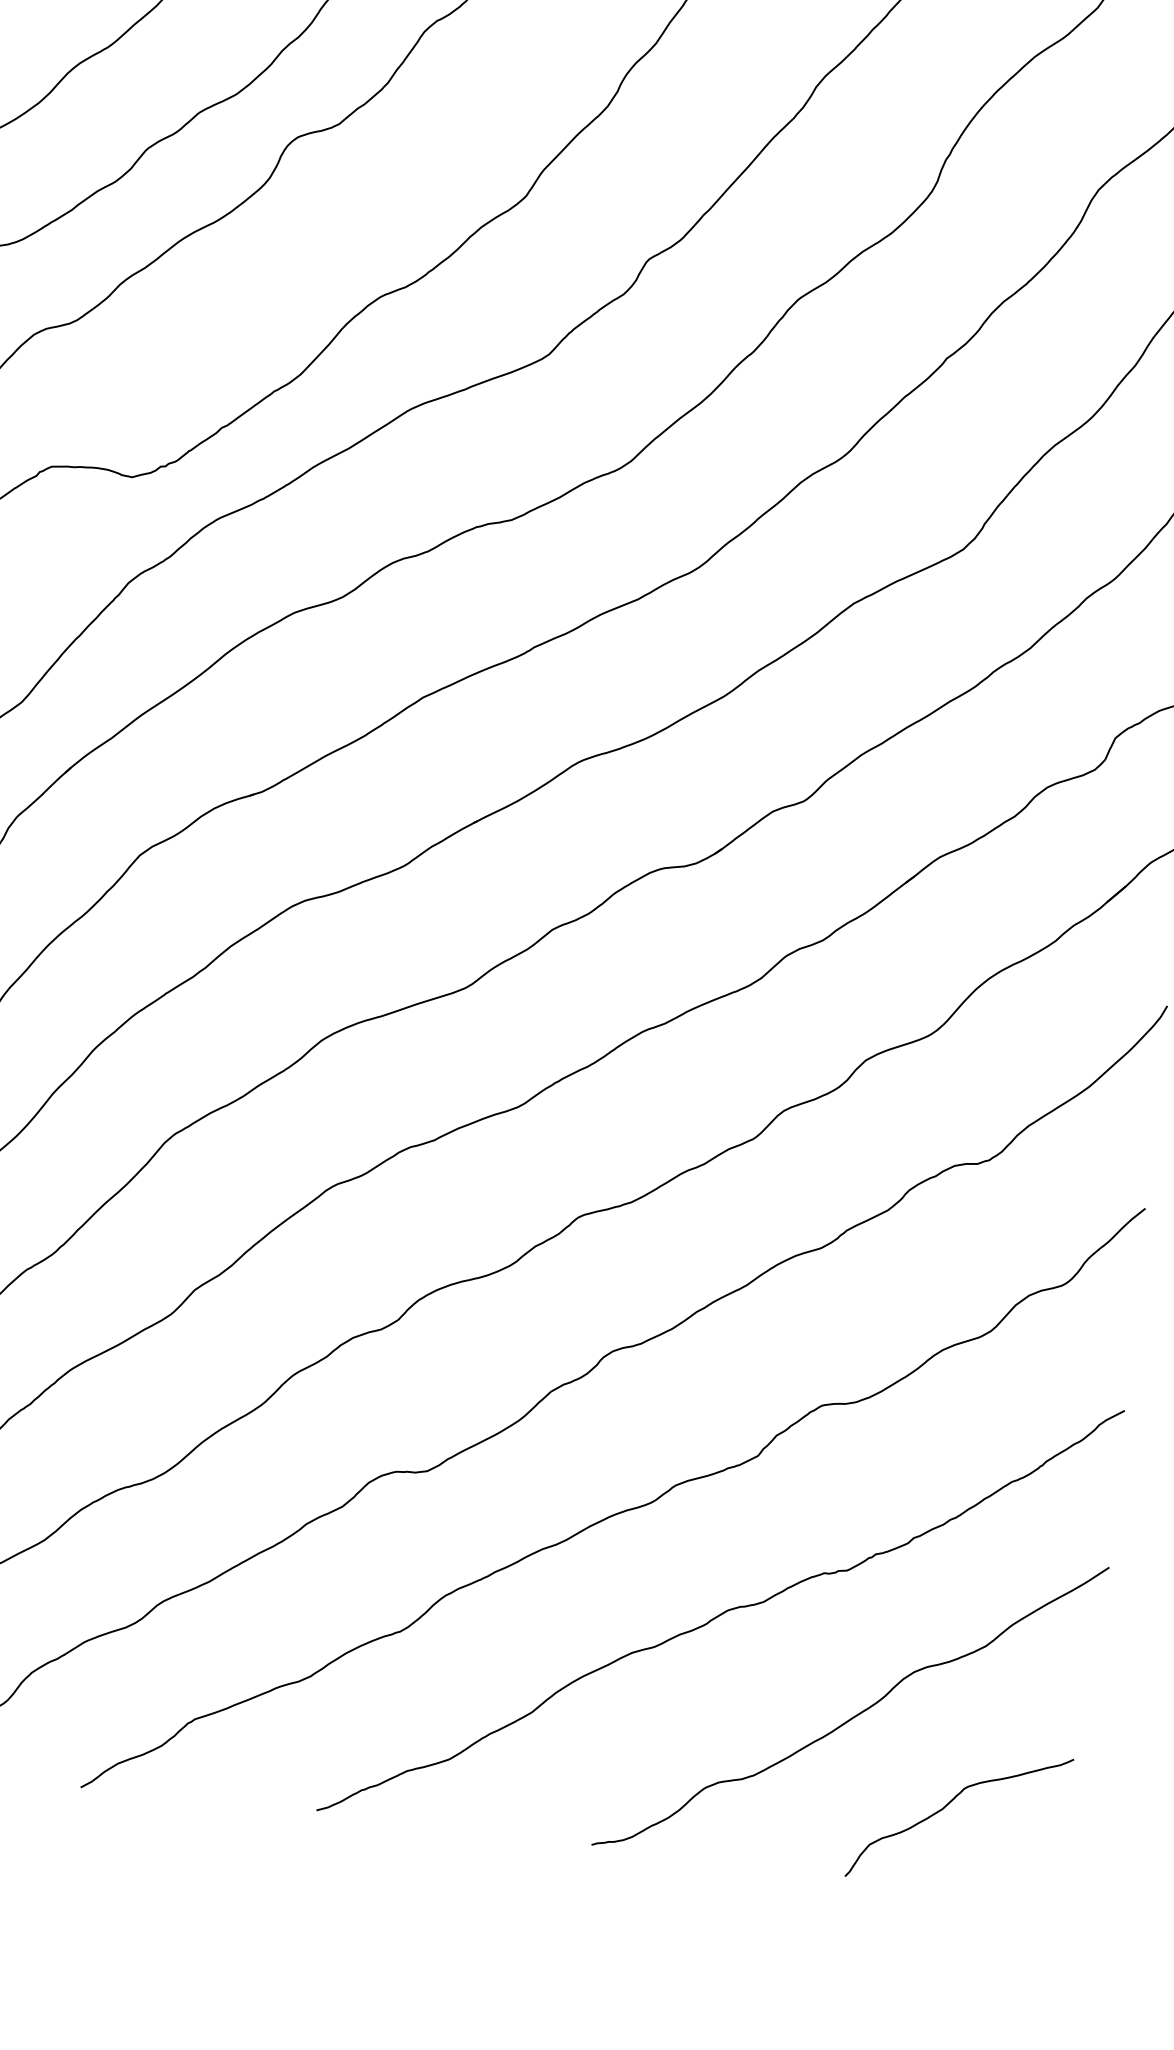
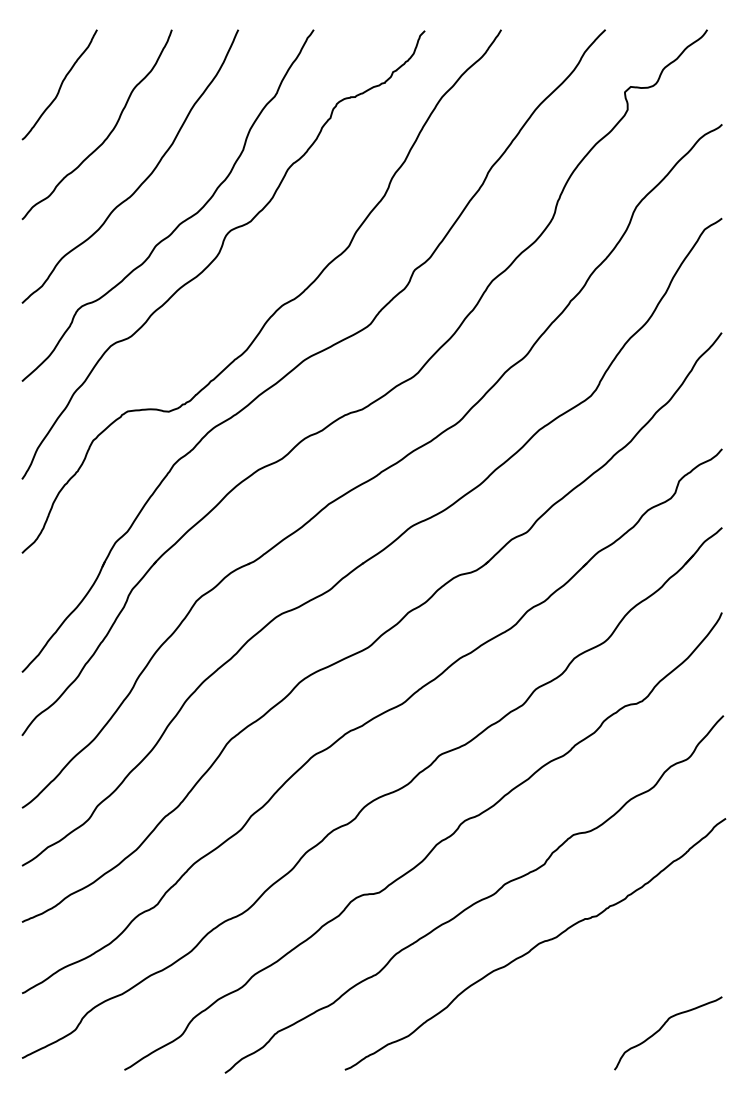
curve: (855, 1713) -> (609, 987), removed

